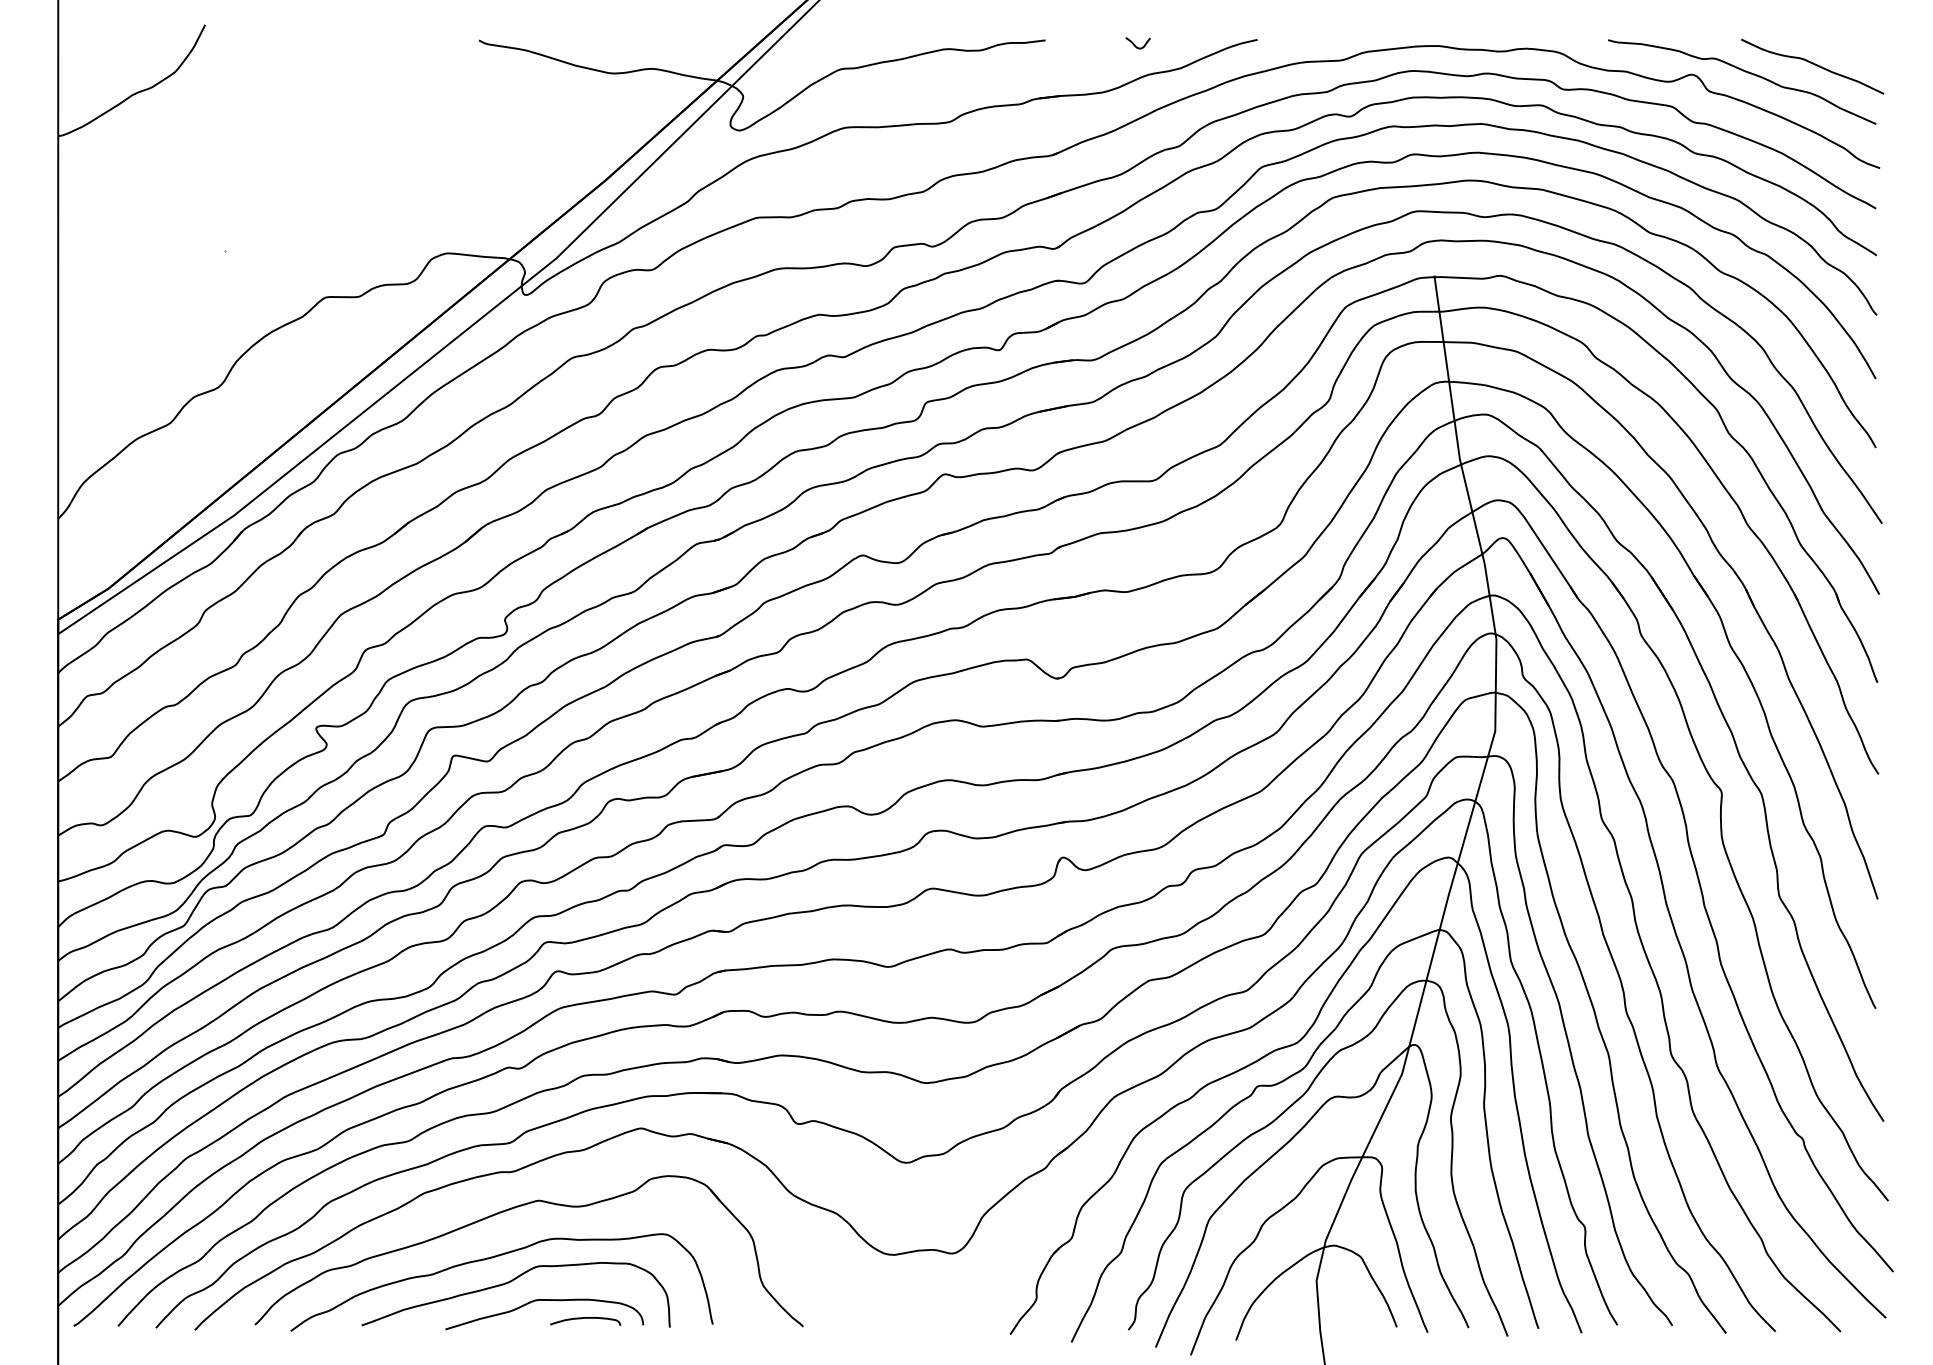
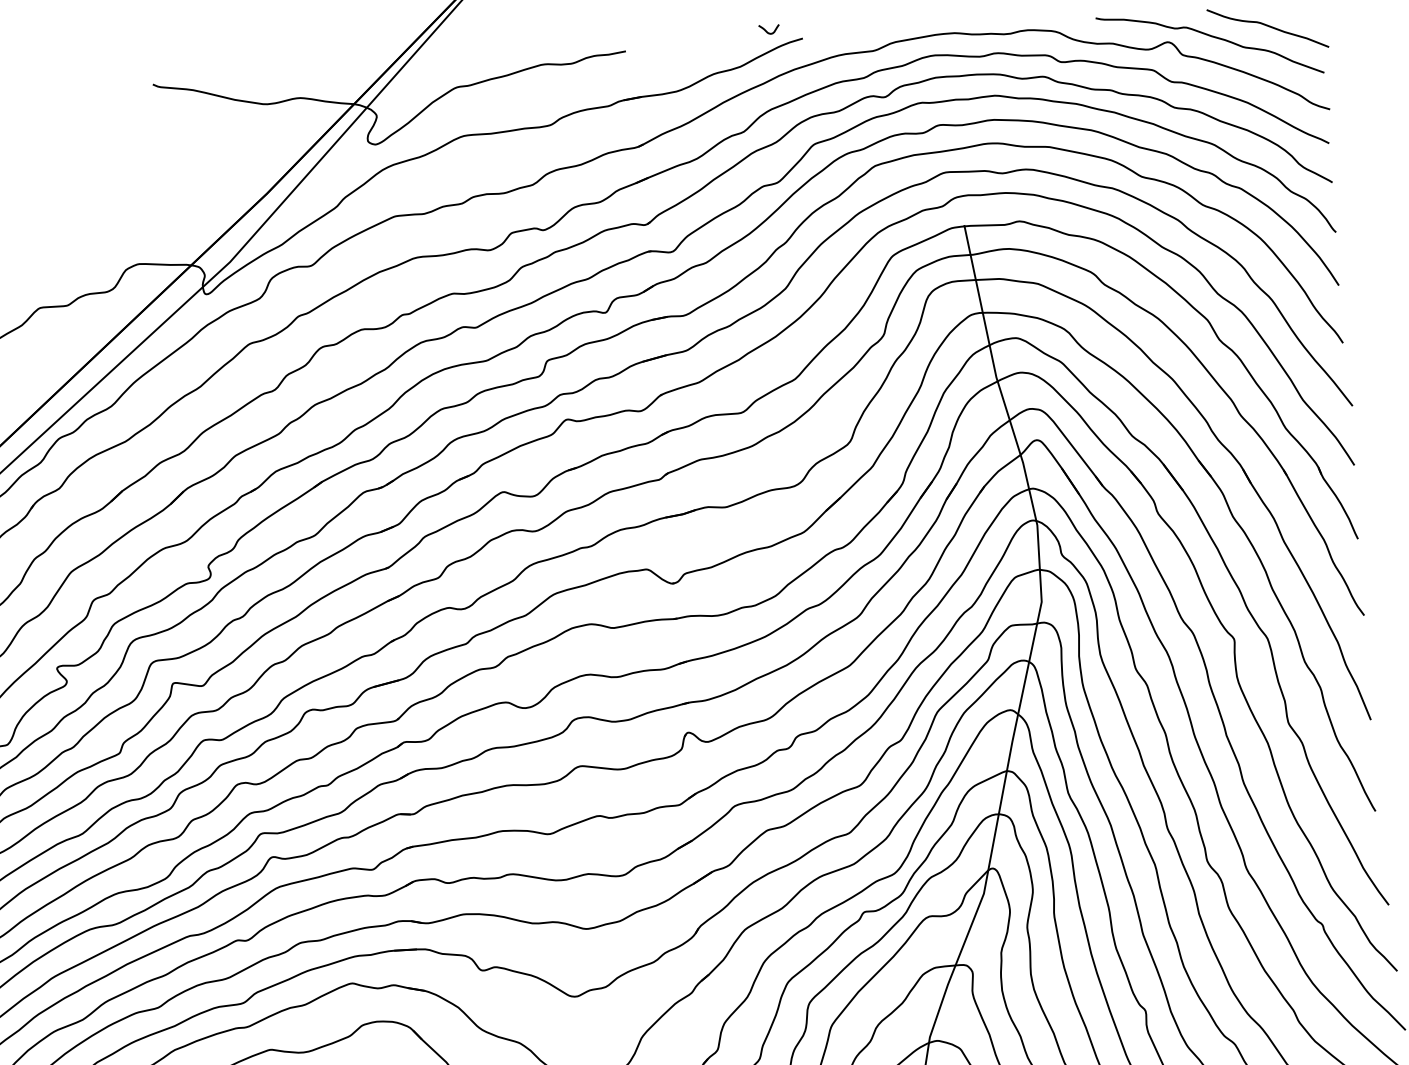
curve: (1135, 44) -> (767, 30), moved

